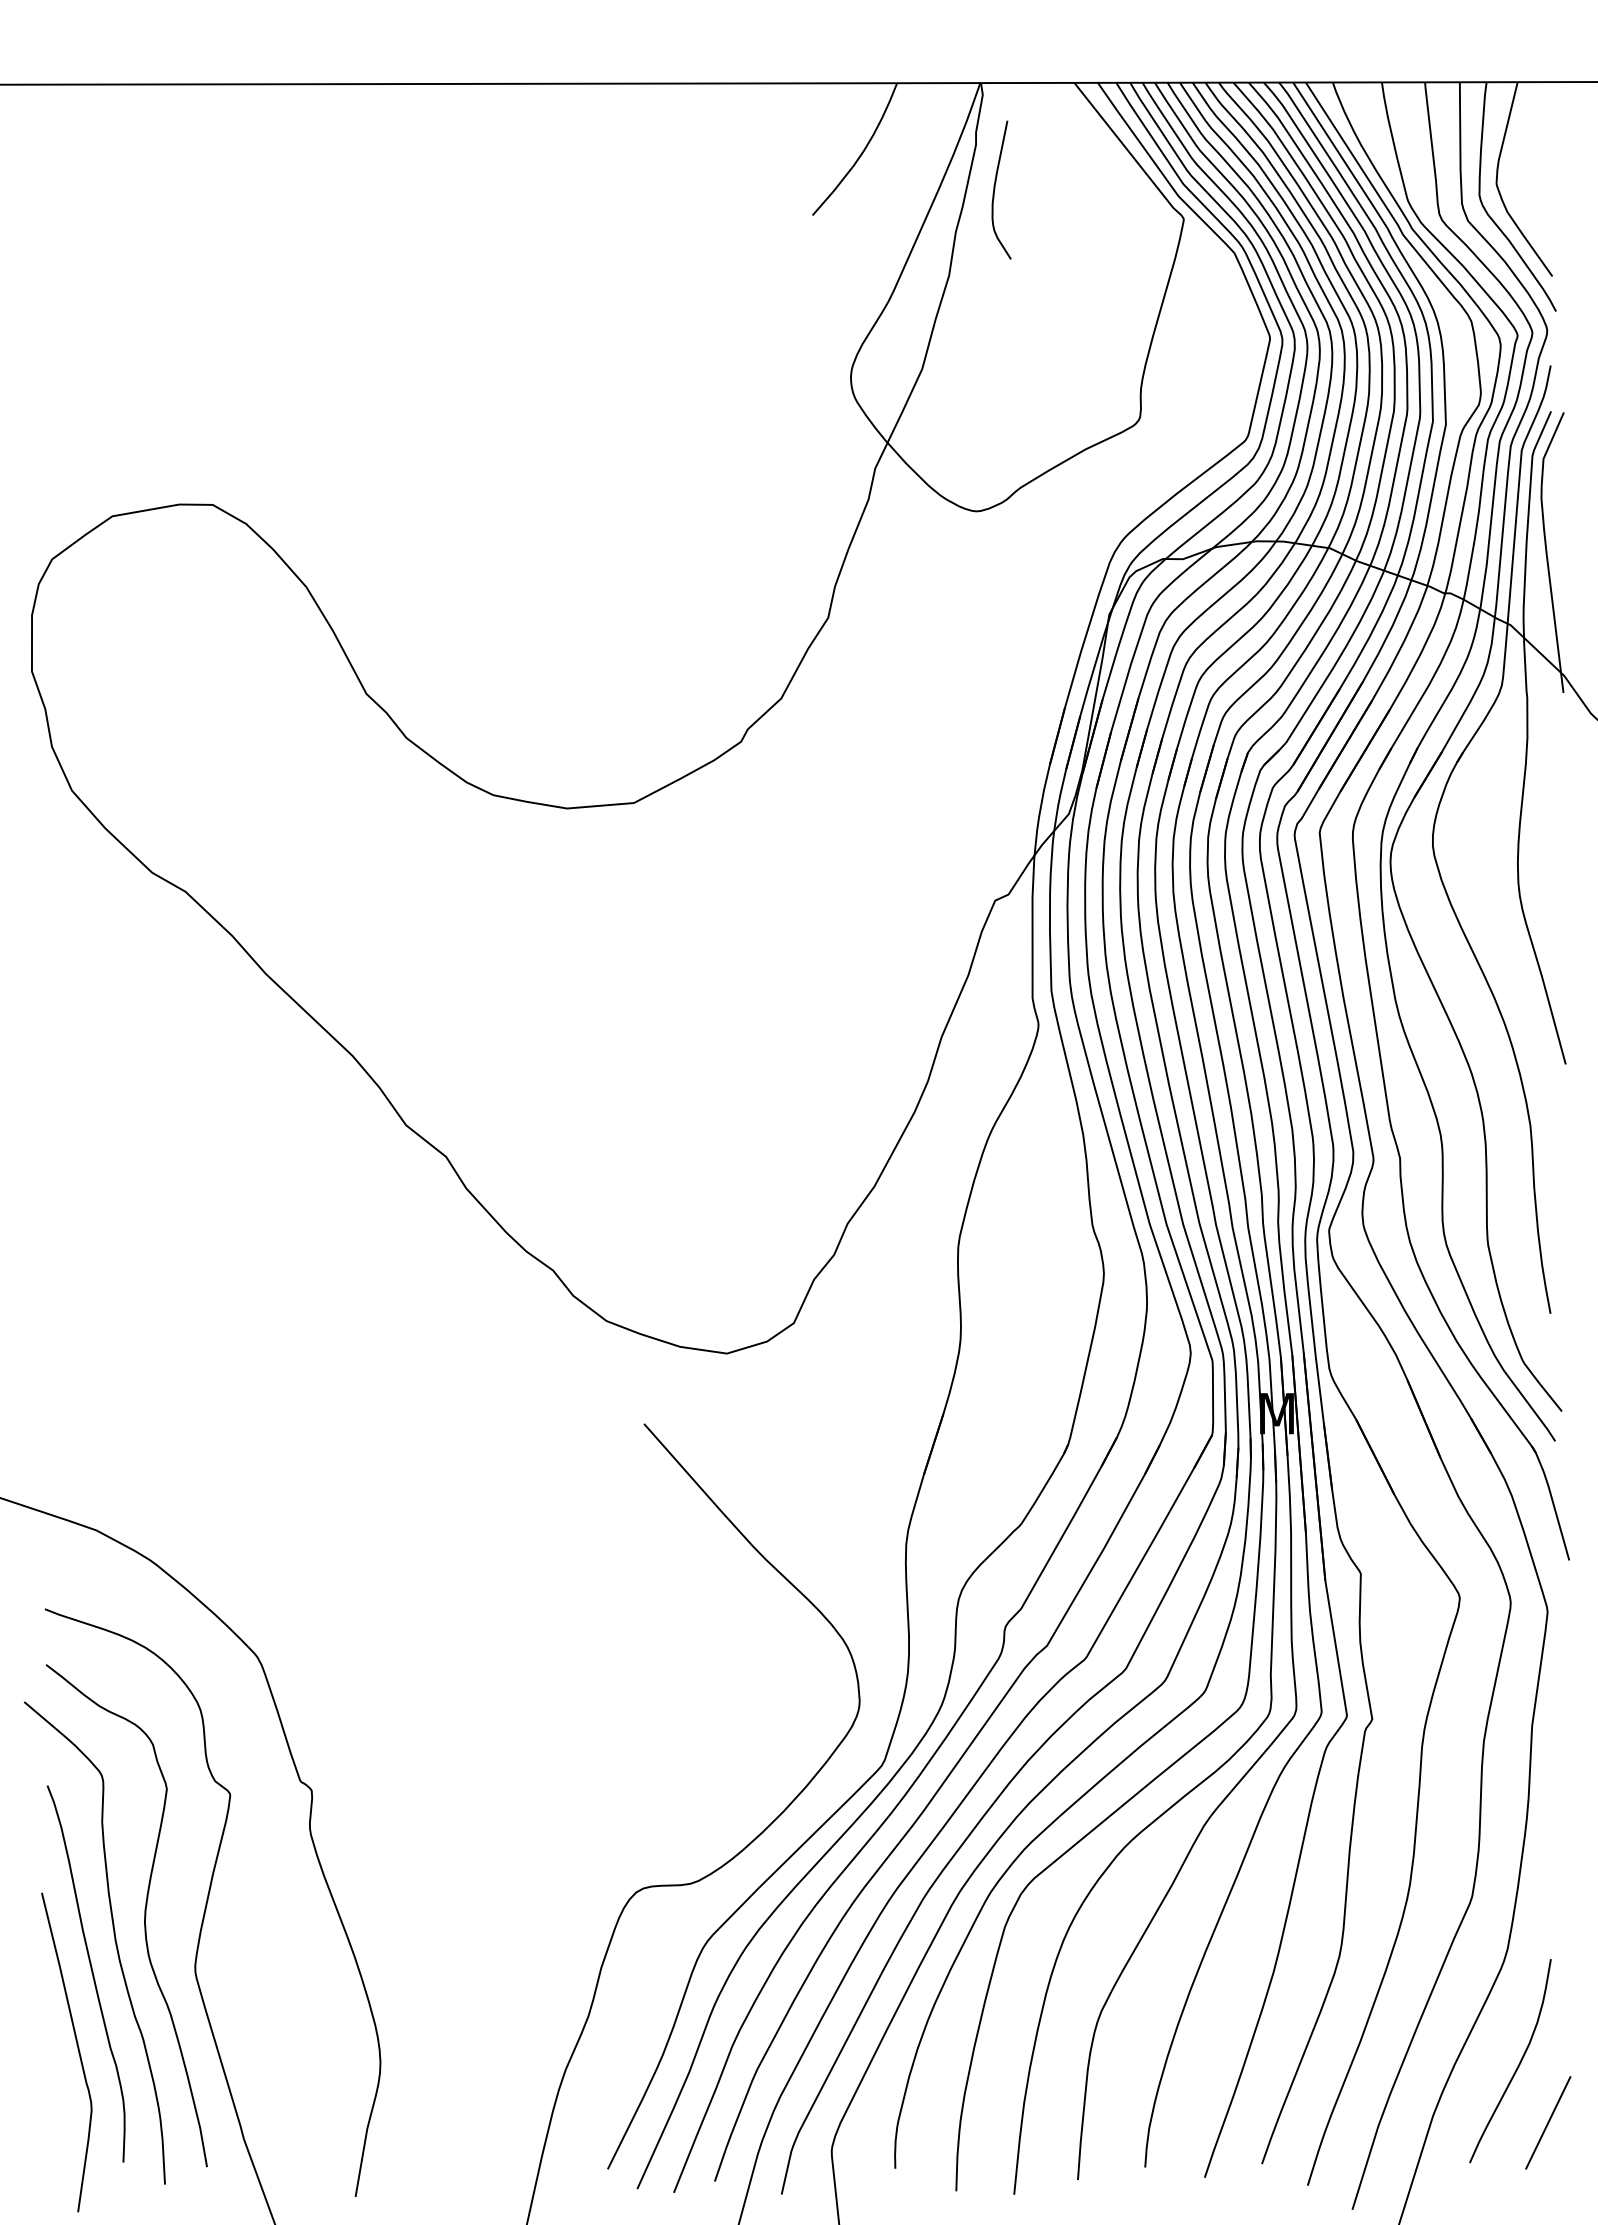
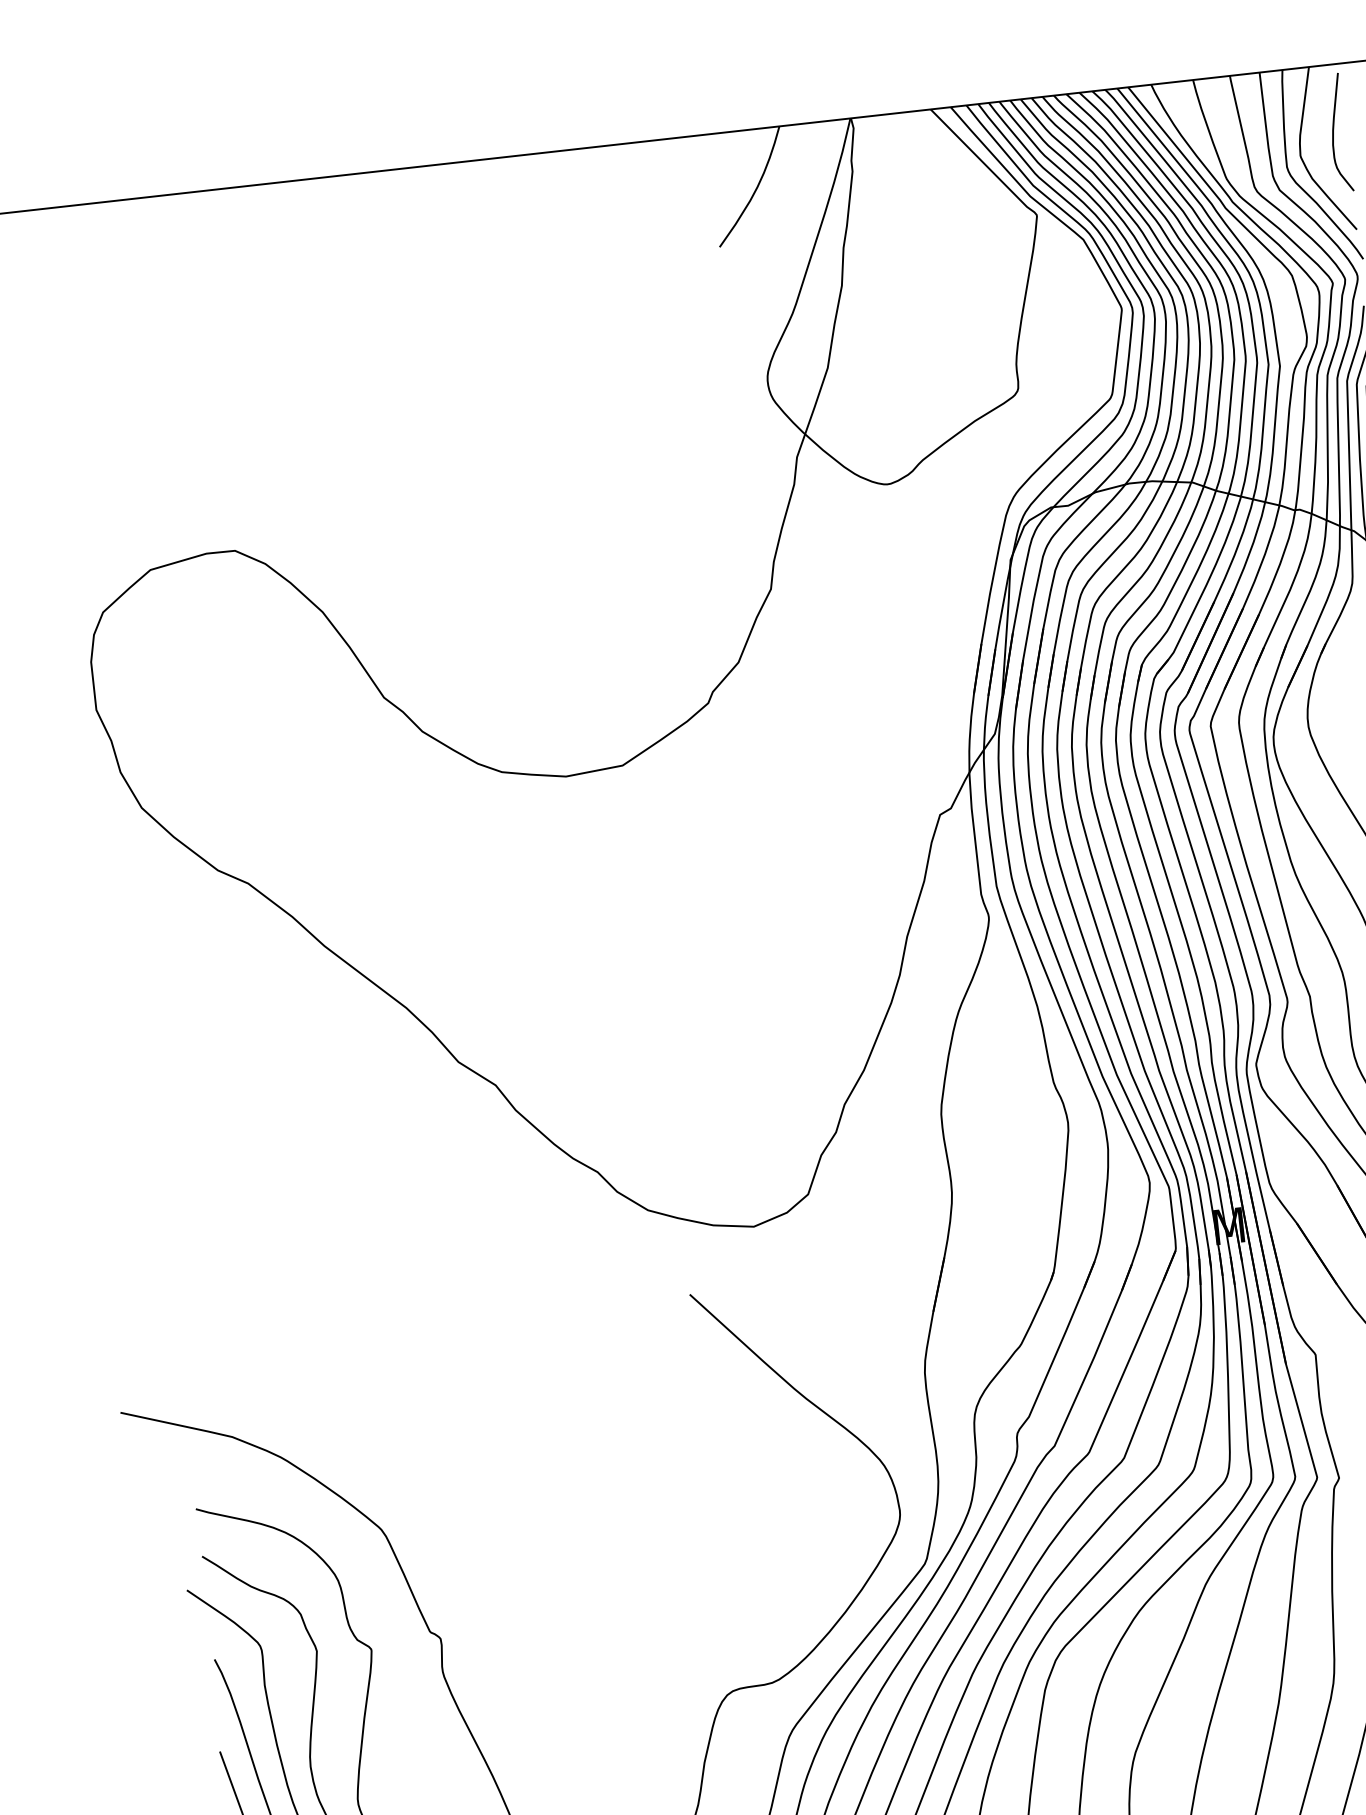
curve: (995, 189) -> (1334, 132), moved

